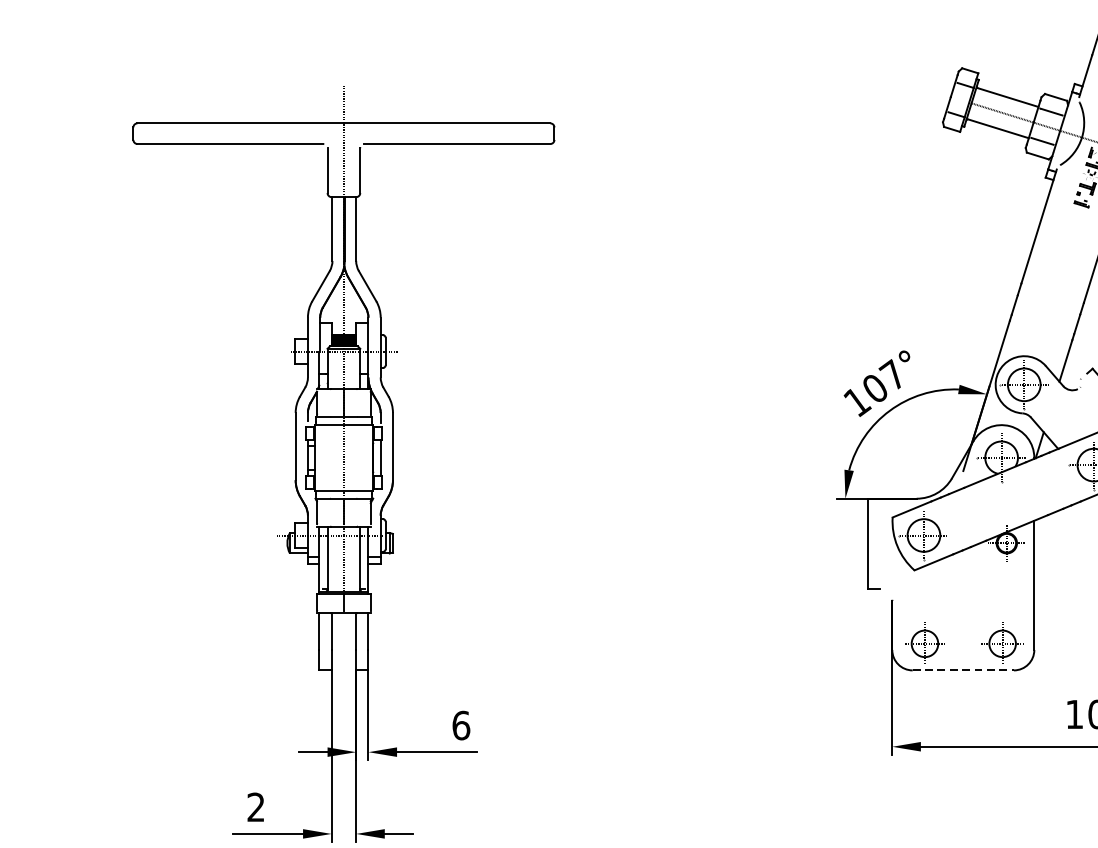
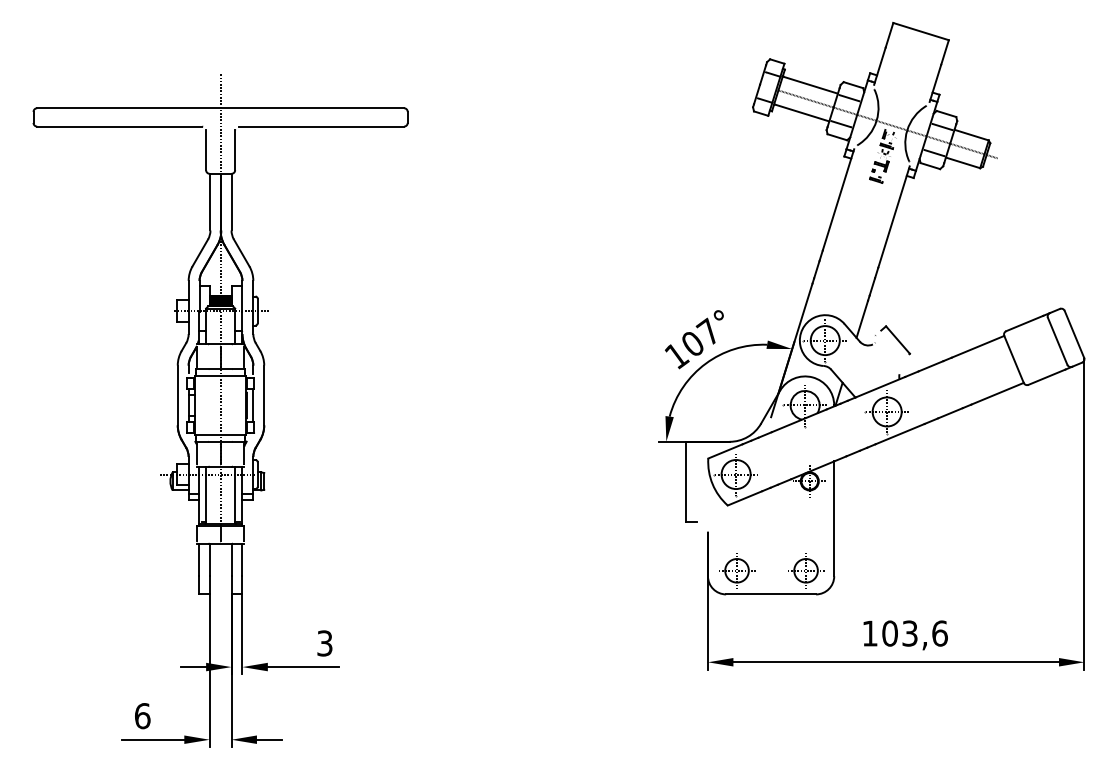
line: (963, 670) -> (771, 594), dashed -> solid
text: (460, 725) -> (324, 643), 6 -> 3
text: (255, 807) -> (142, 716), 2 -> 6

